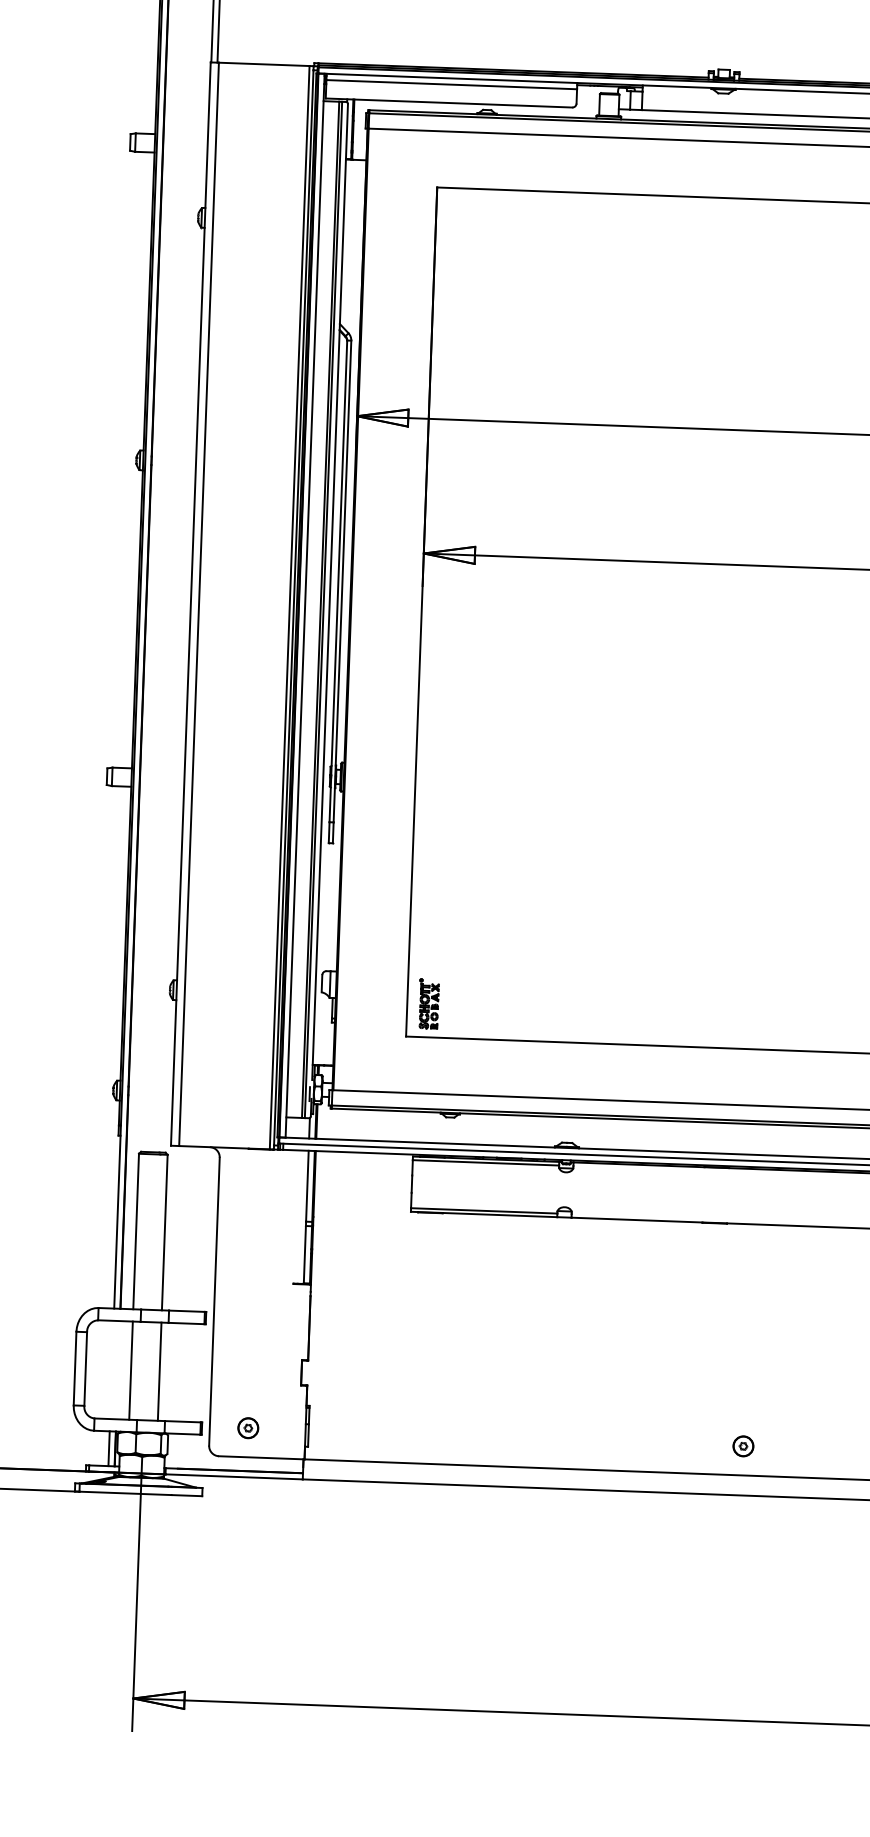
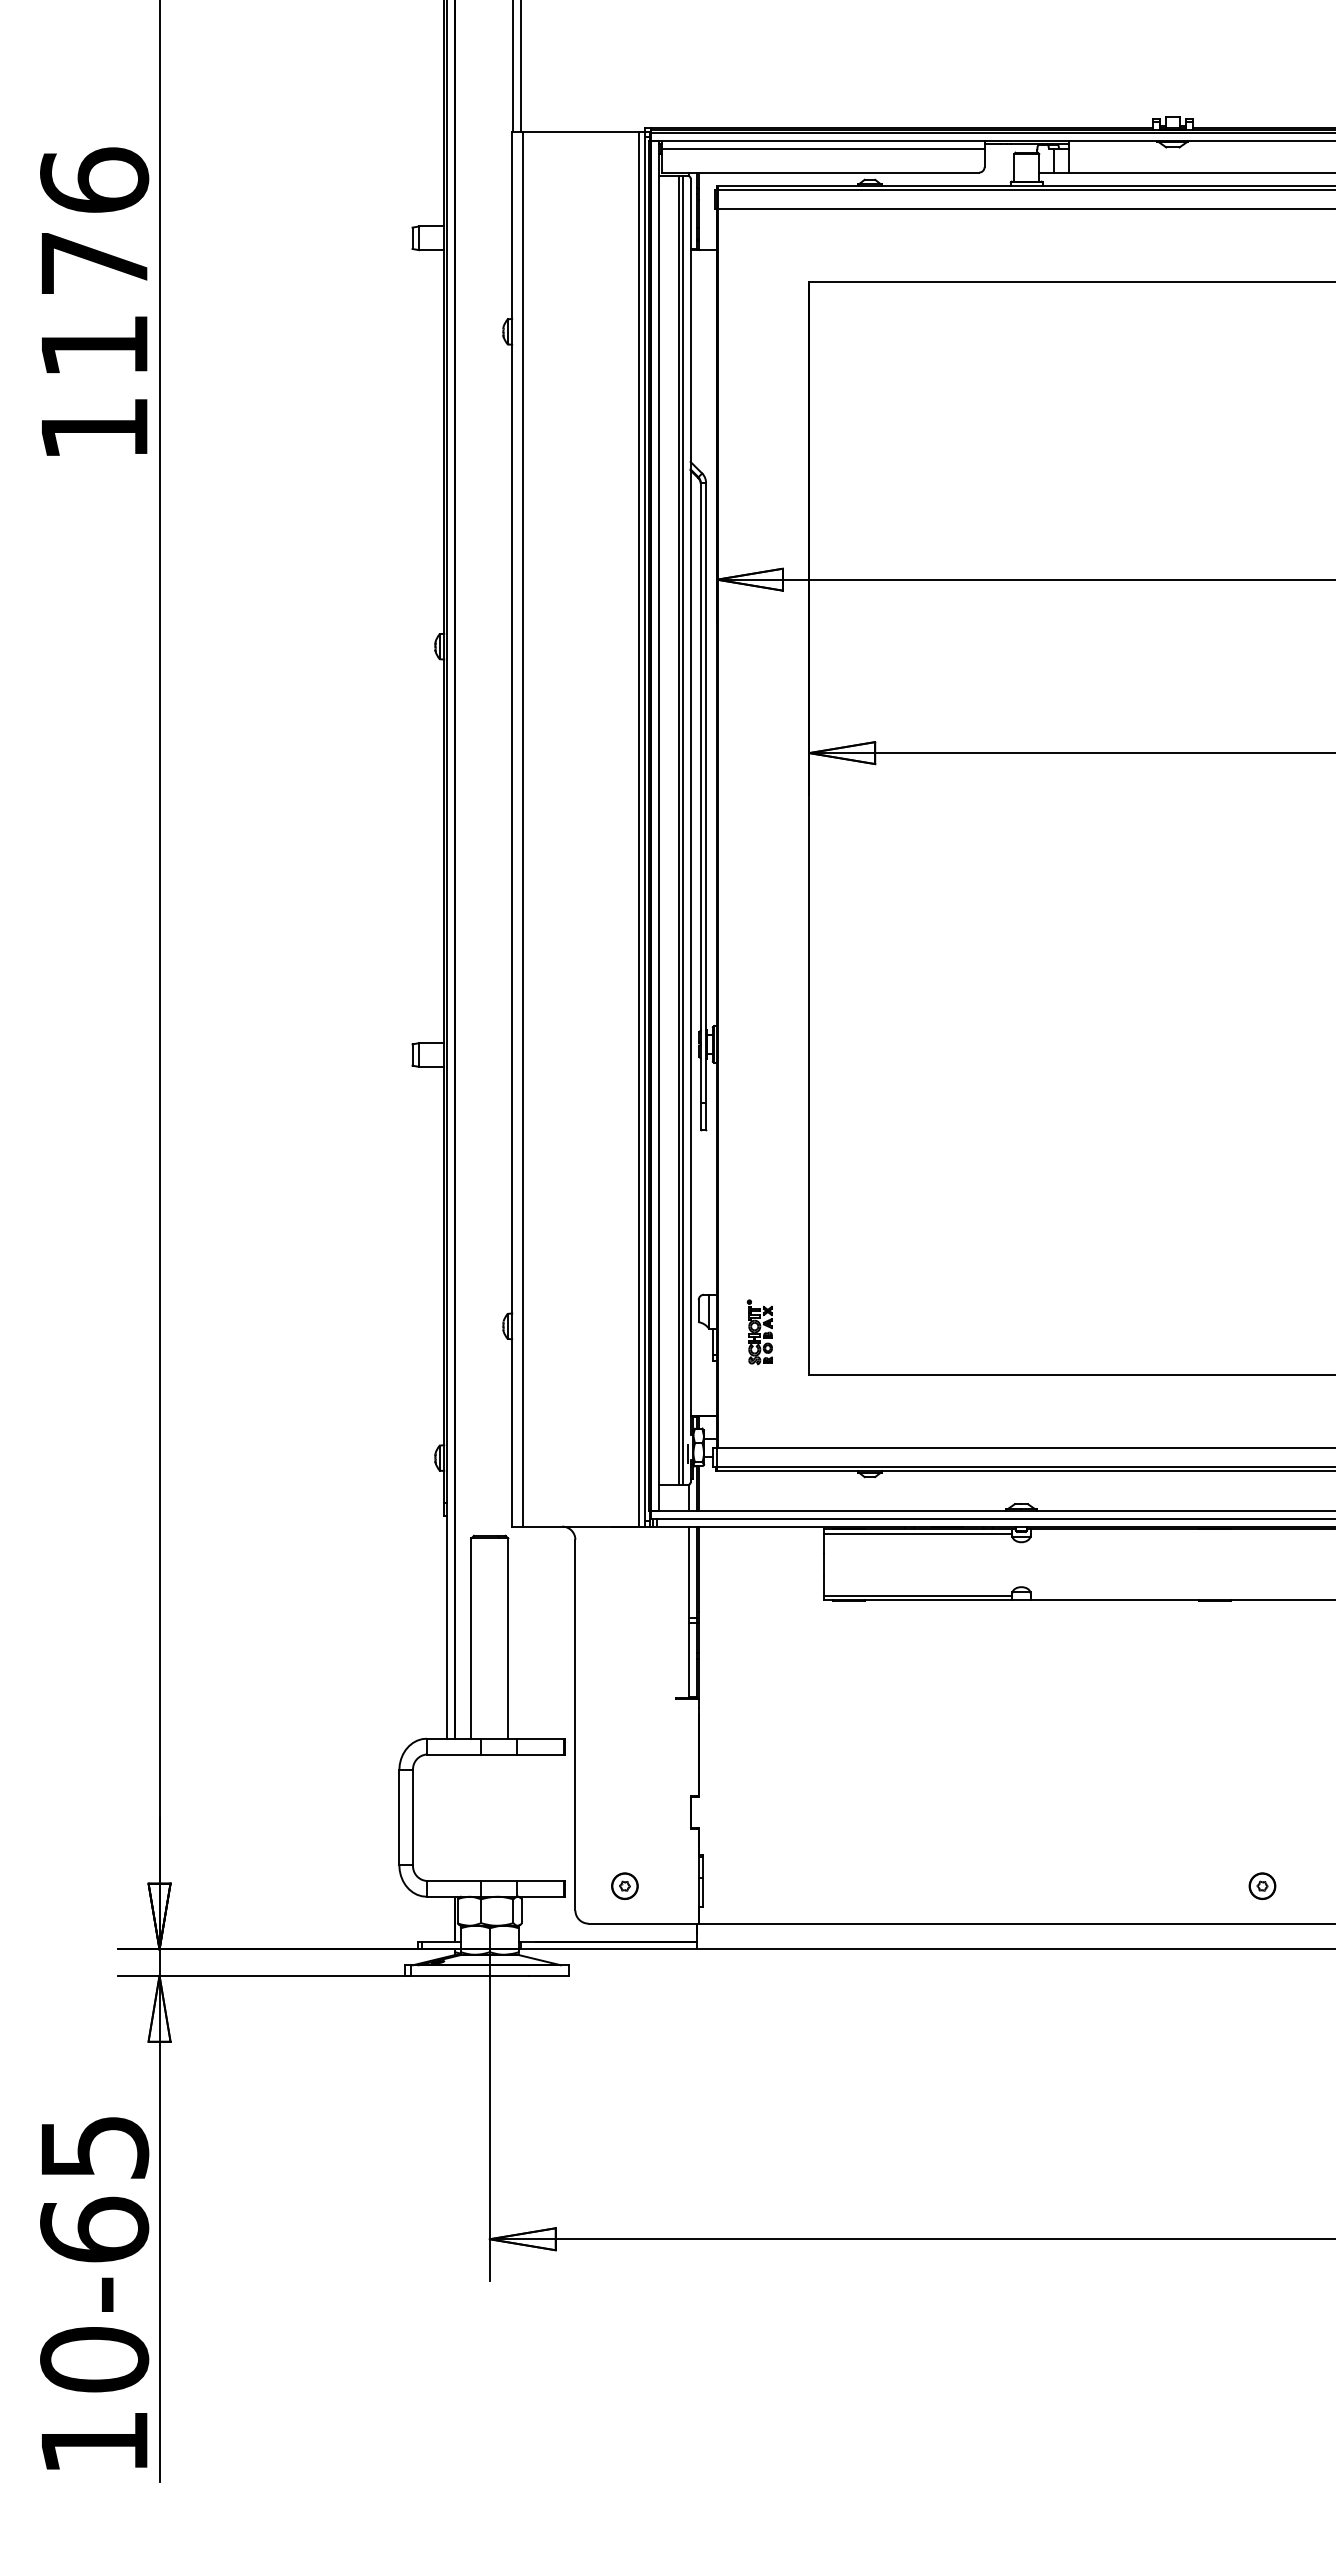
part: (428, 1004) -> (759, 1332), moved
line: (131, 1370) -> (471, 1817), removed
line: (159, 1371) -> (508, 1817), removed
line: (108, 1448) -> (446, 1918), removed

